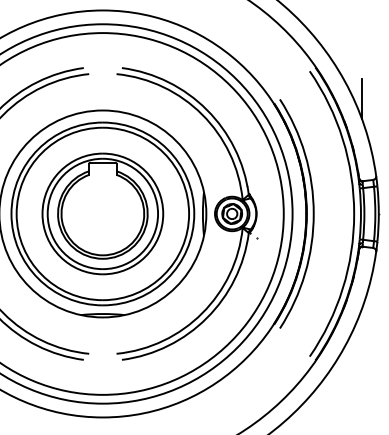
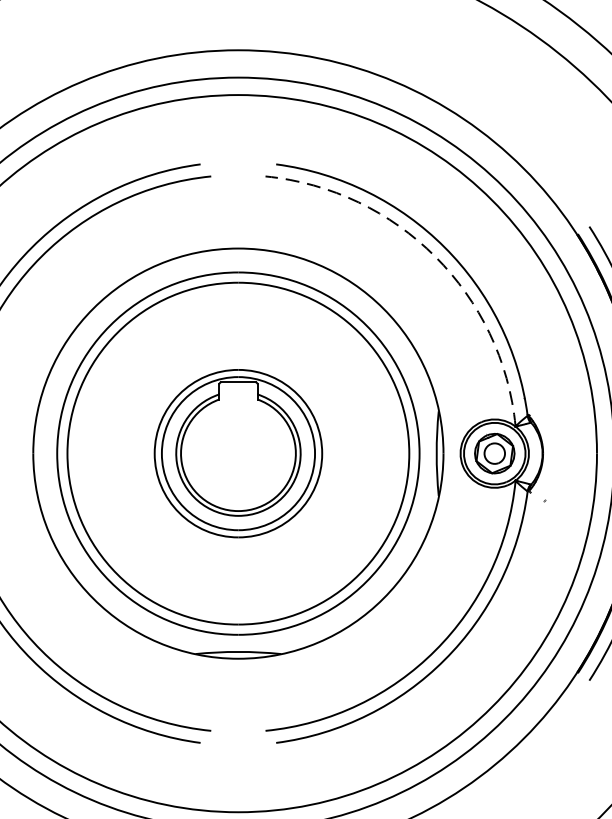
arc: (202, 114) -> (435, 256), solid -> dashed
part: (102, 213) -> (237, 452), size x0.7

